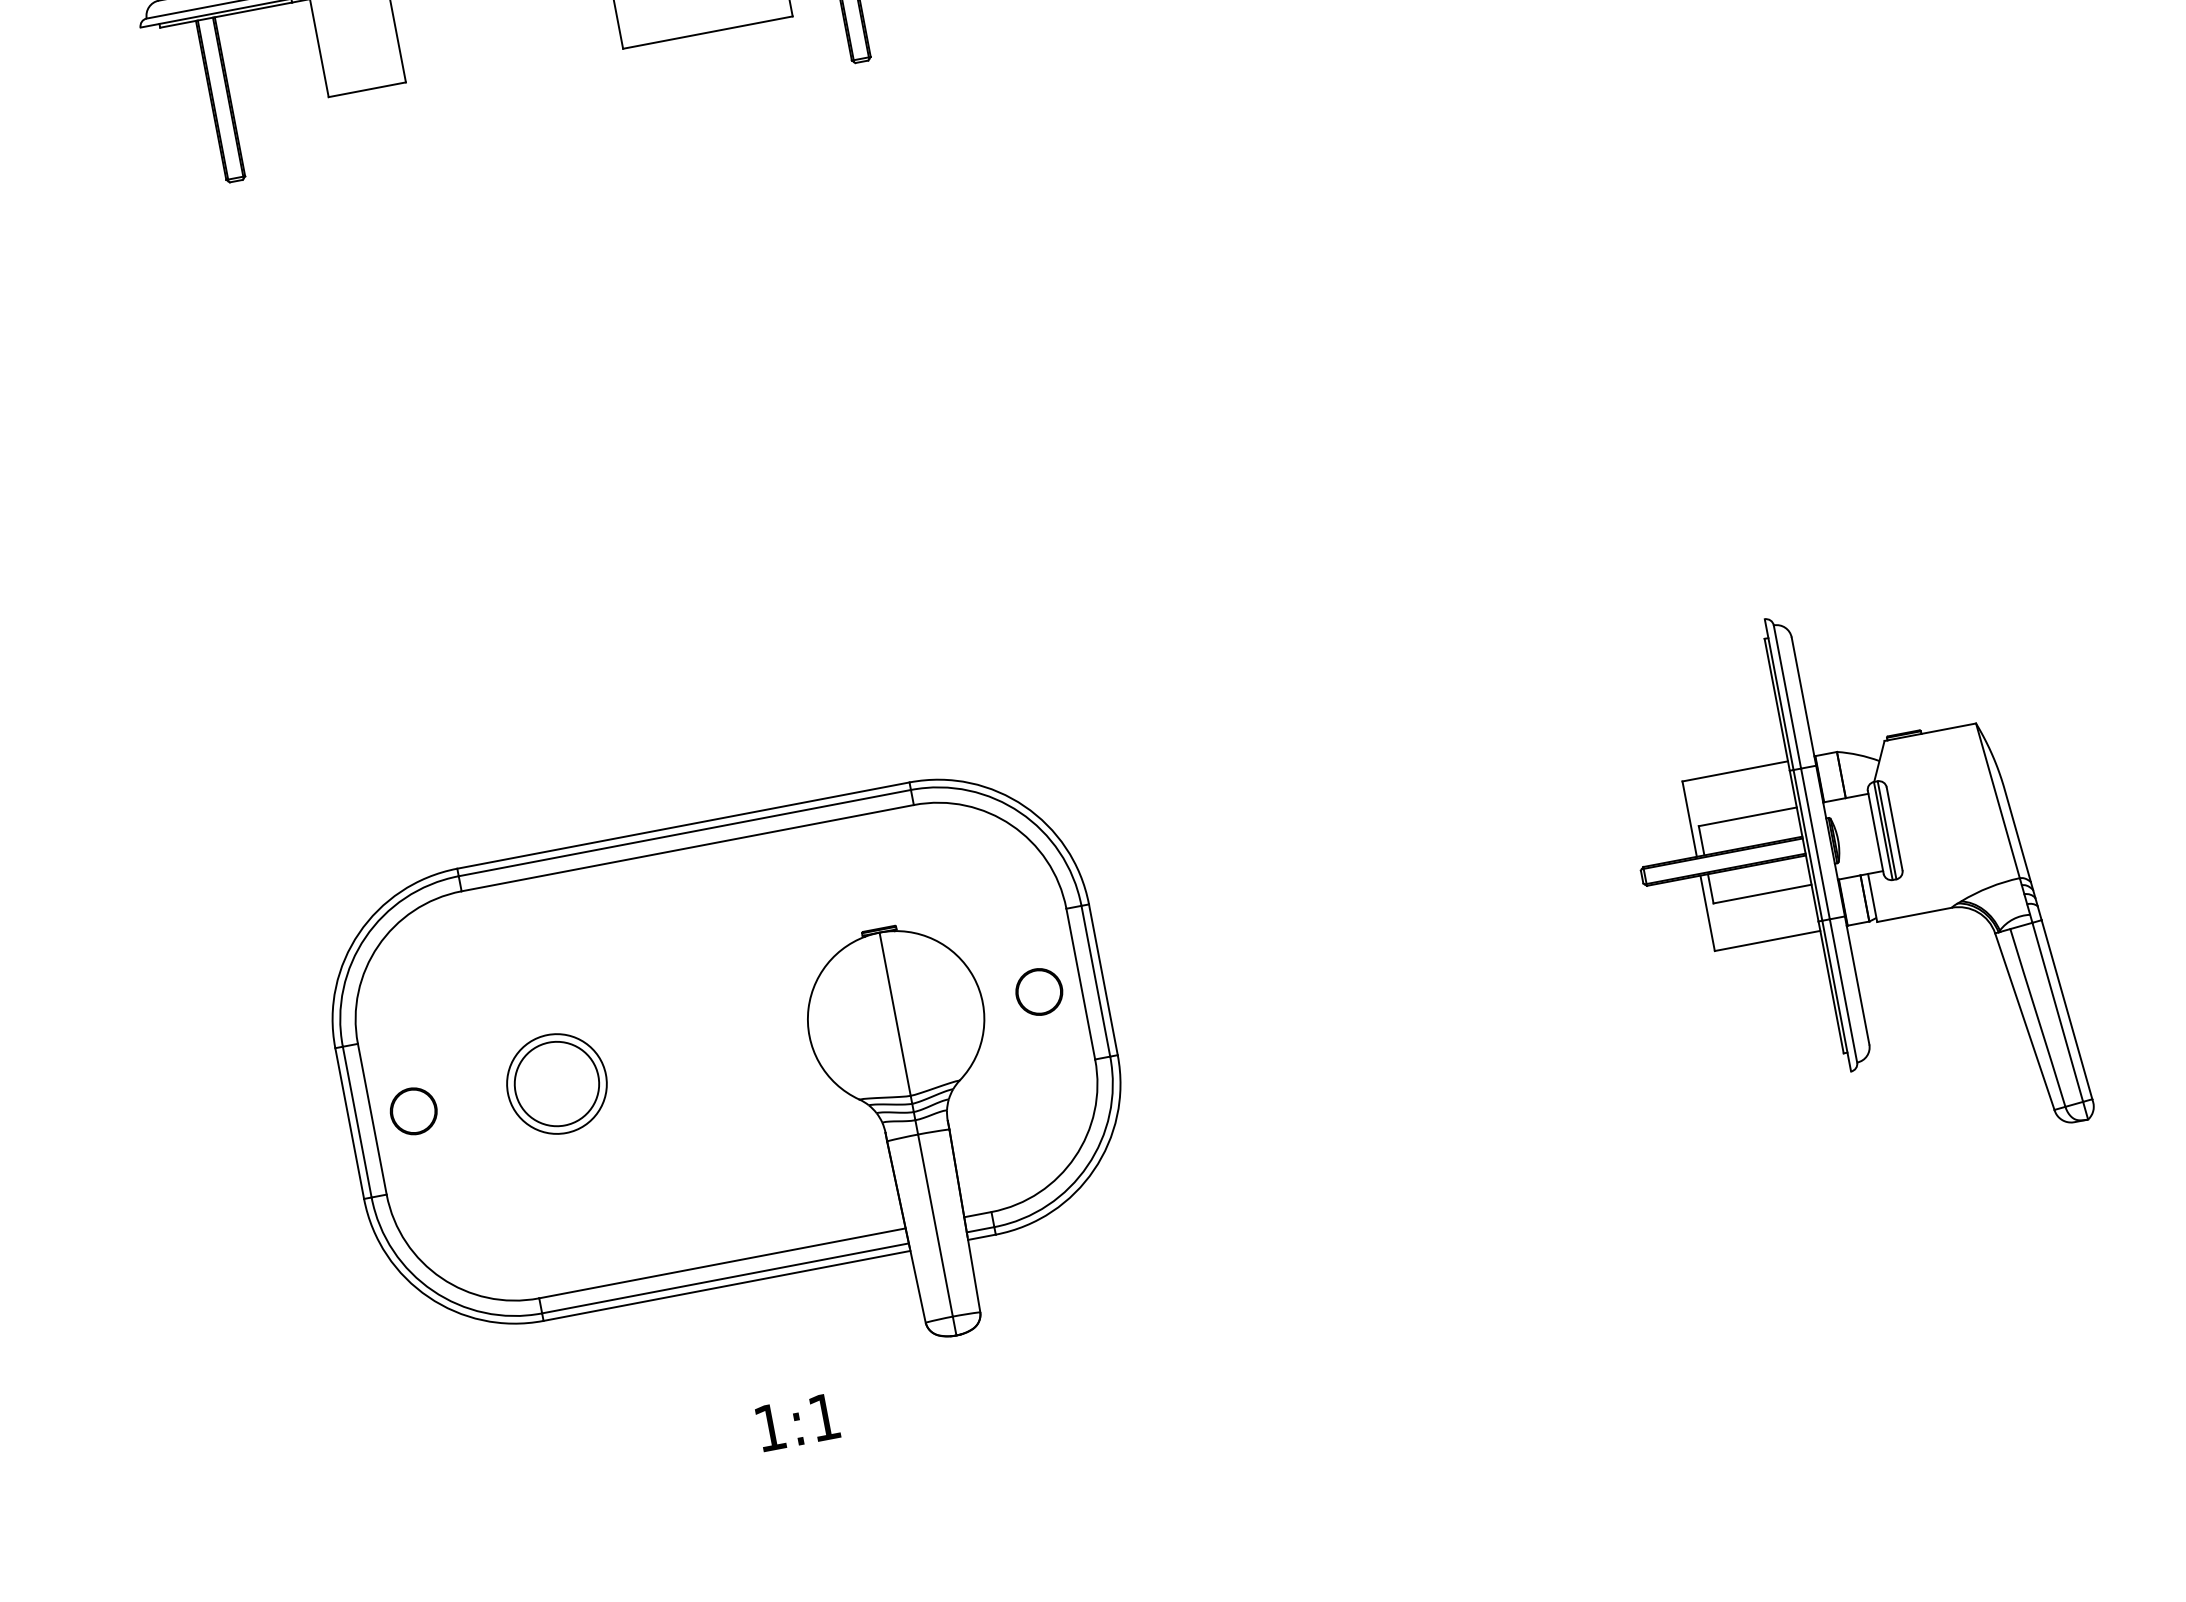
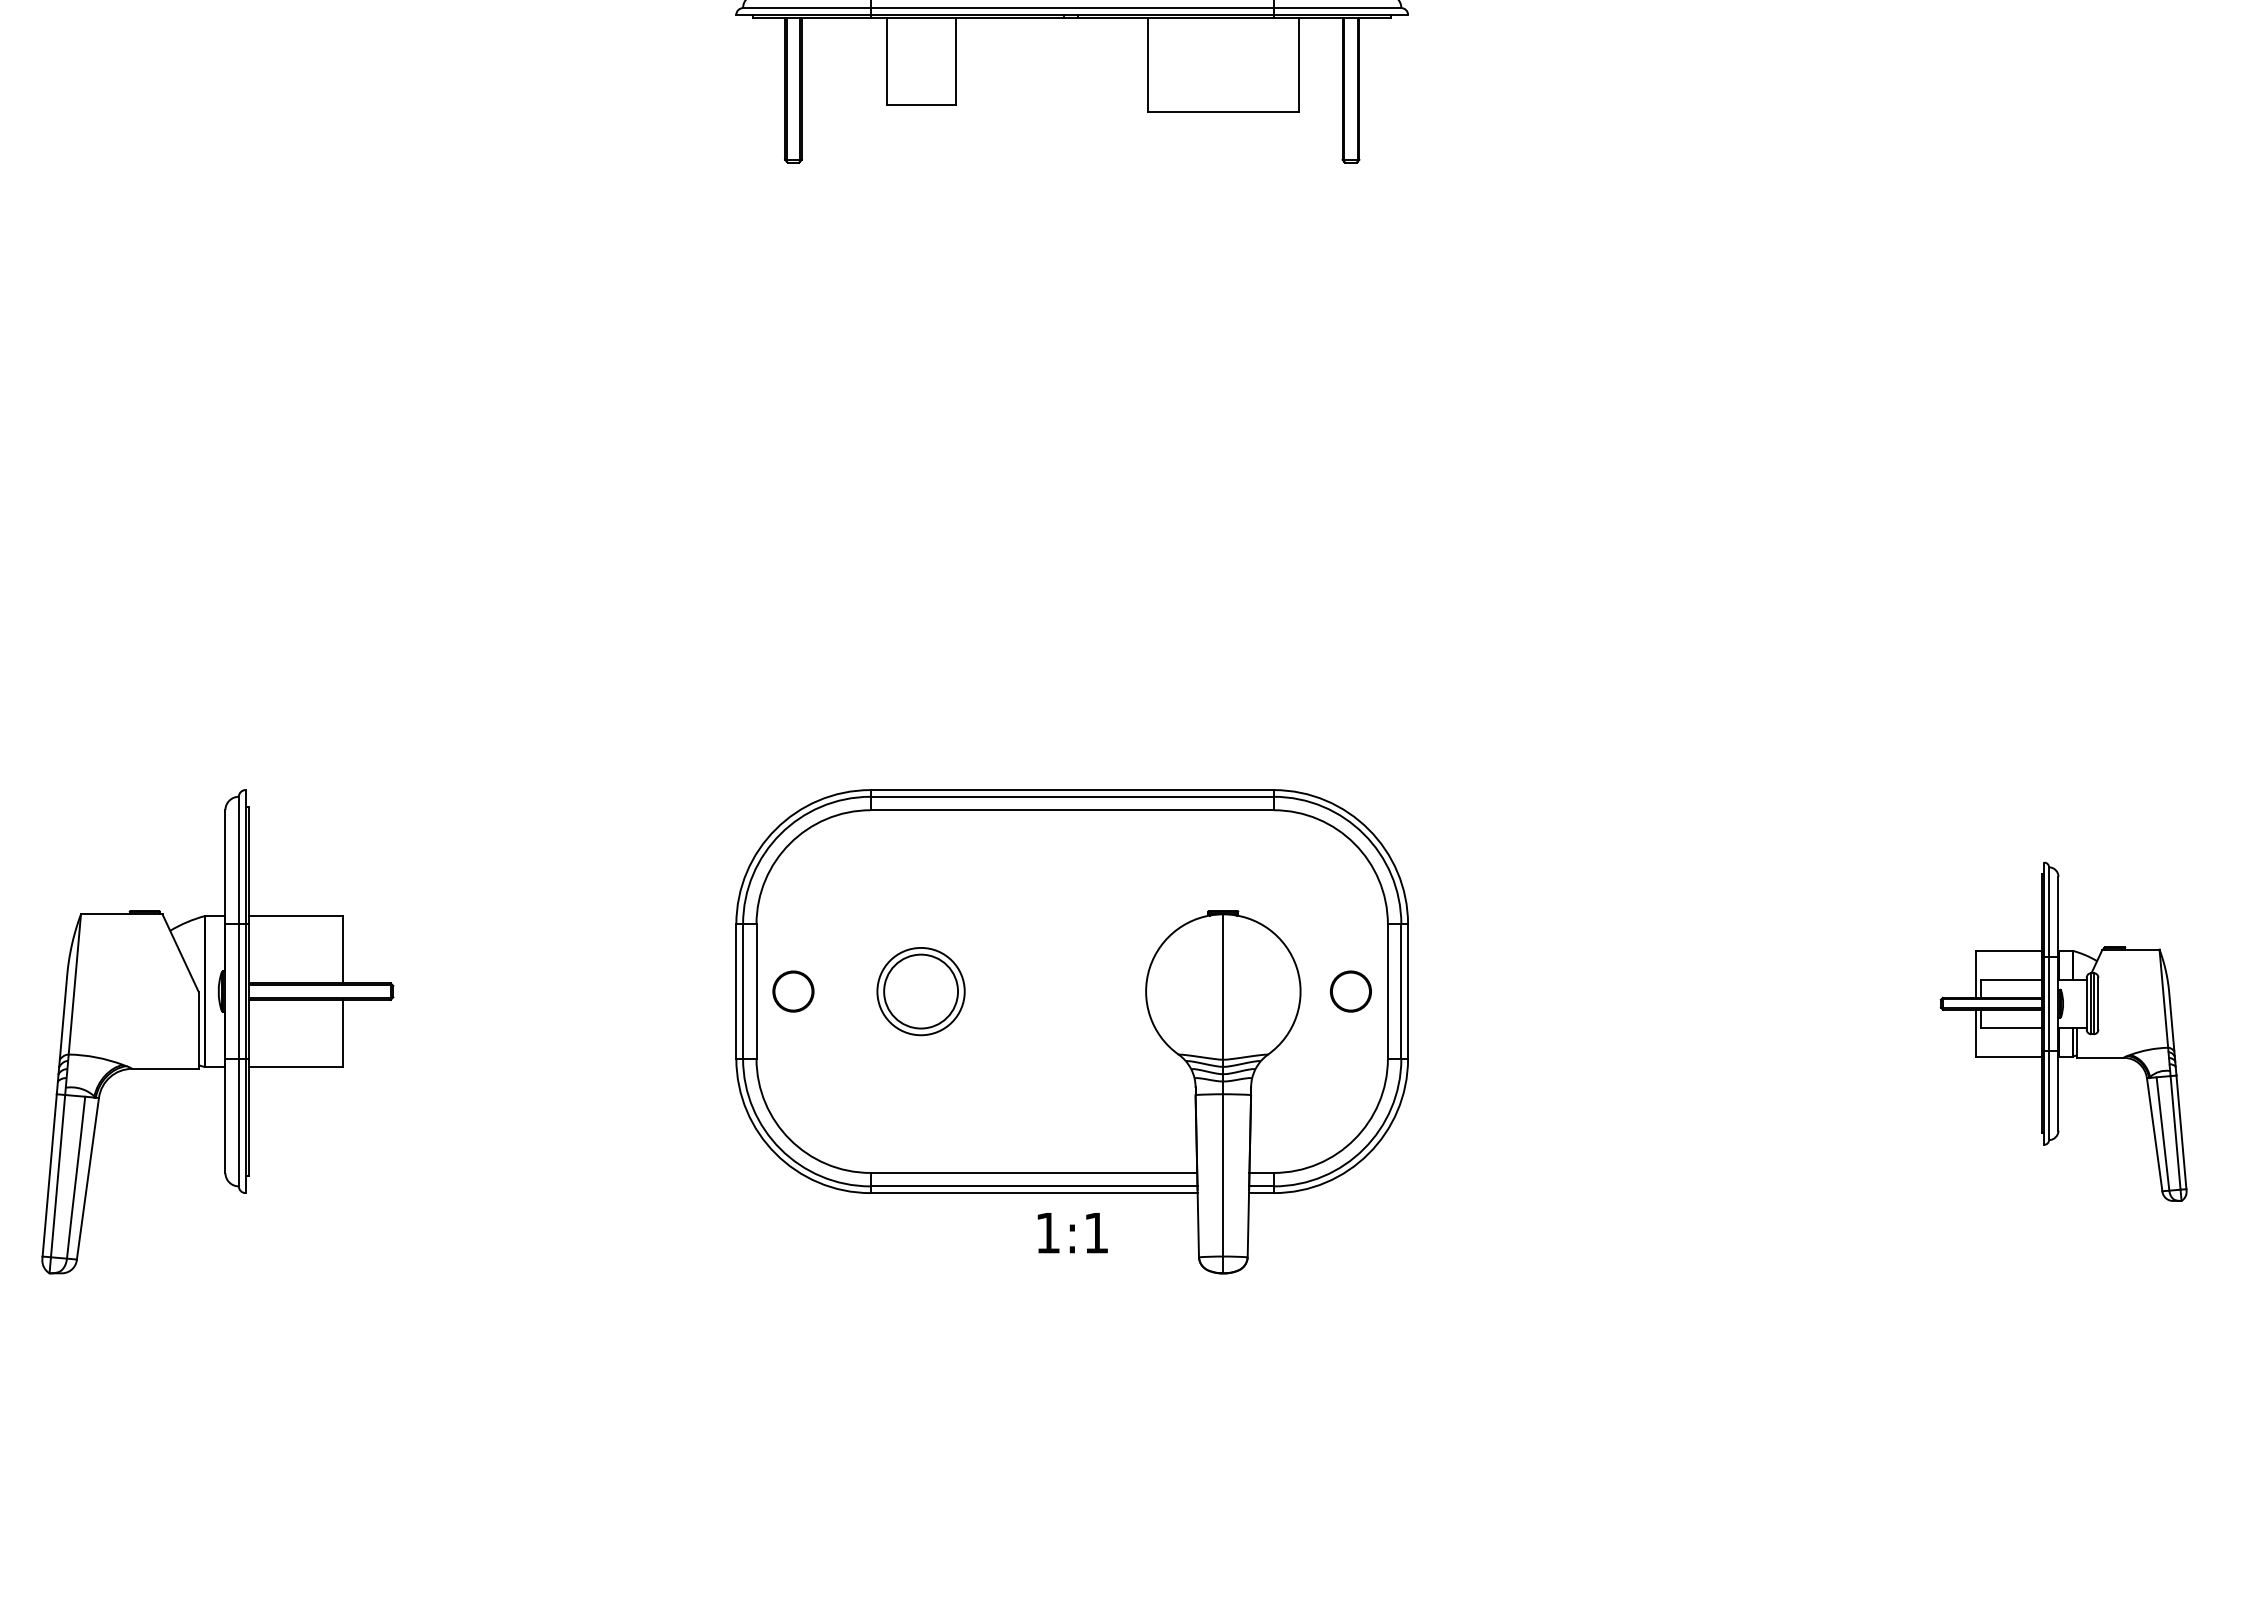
part: (1847, 884) -> (2063, 1031), size x0.7
text: (797, 1422) -> (1072, 1233), moved

